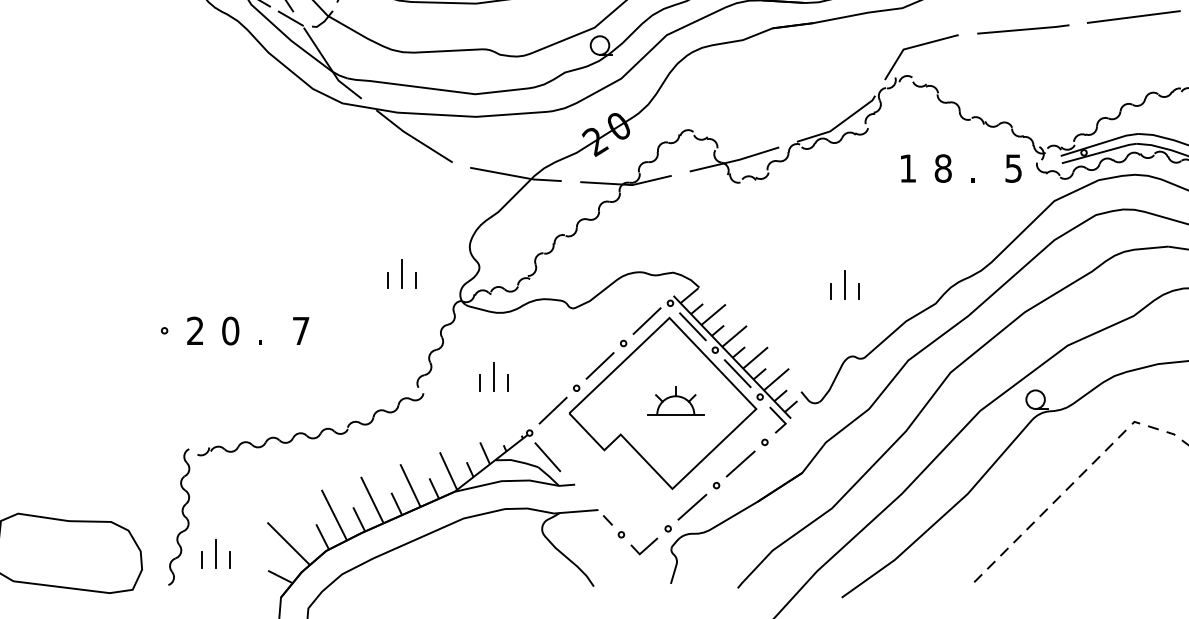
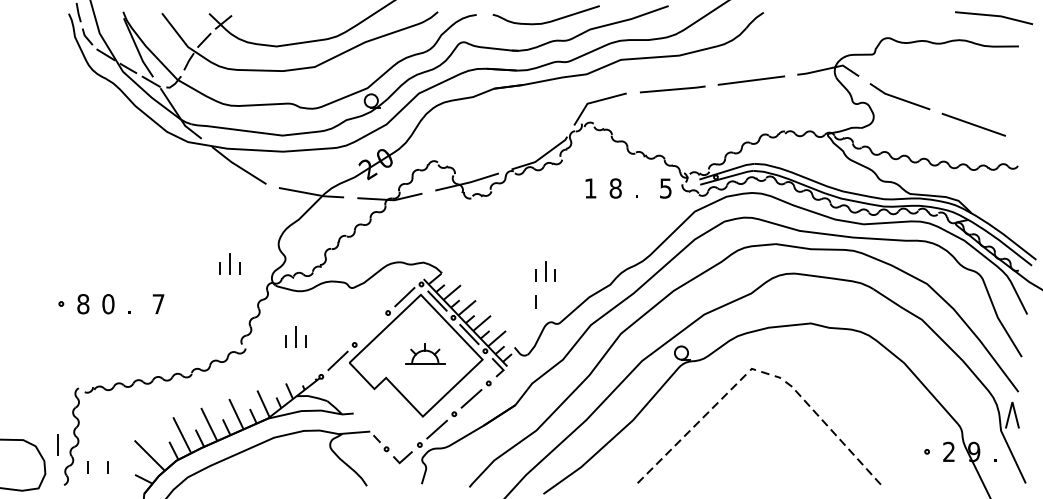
line: (830, 327) -> (535, 301), added
text: (195, 331) -> (83, 304), 2 -> 8
line: (600, 365) -> (371, 328), removed
line: (546, 456) -> (333, 393), removed
line: (215, 553) -> (57, 444), moved

